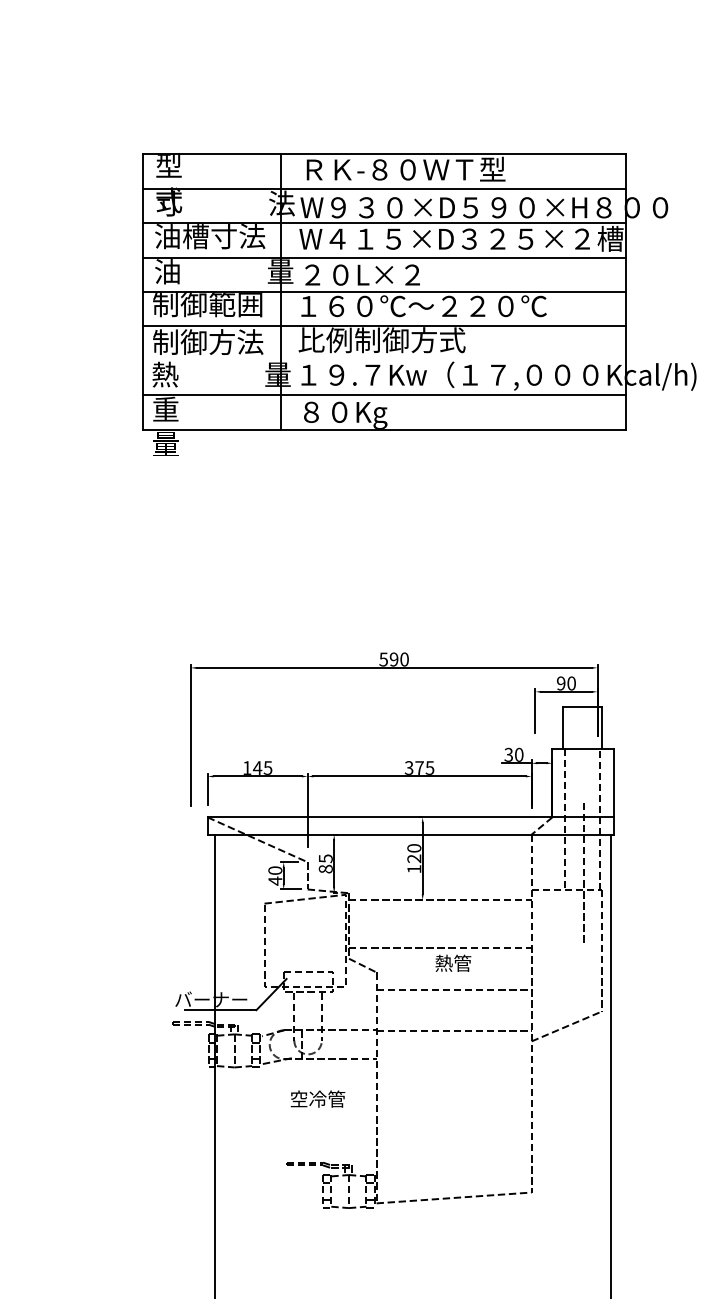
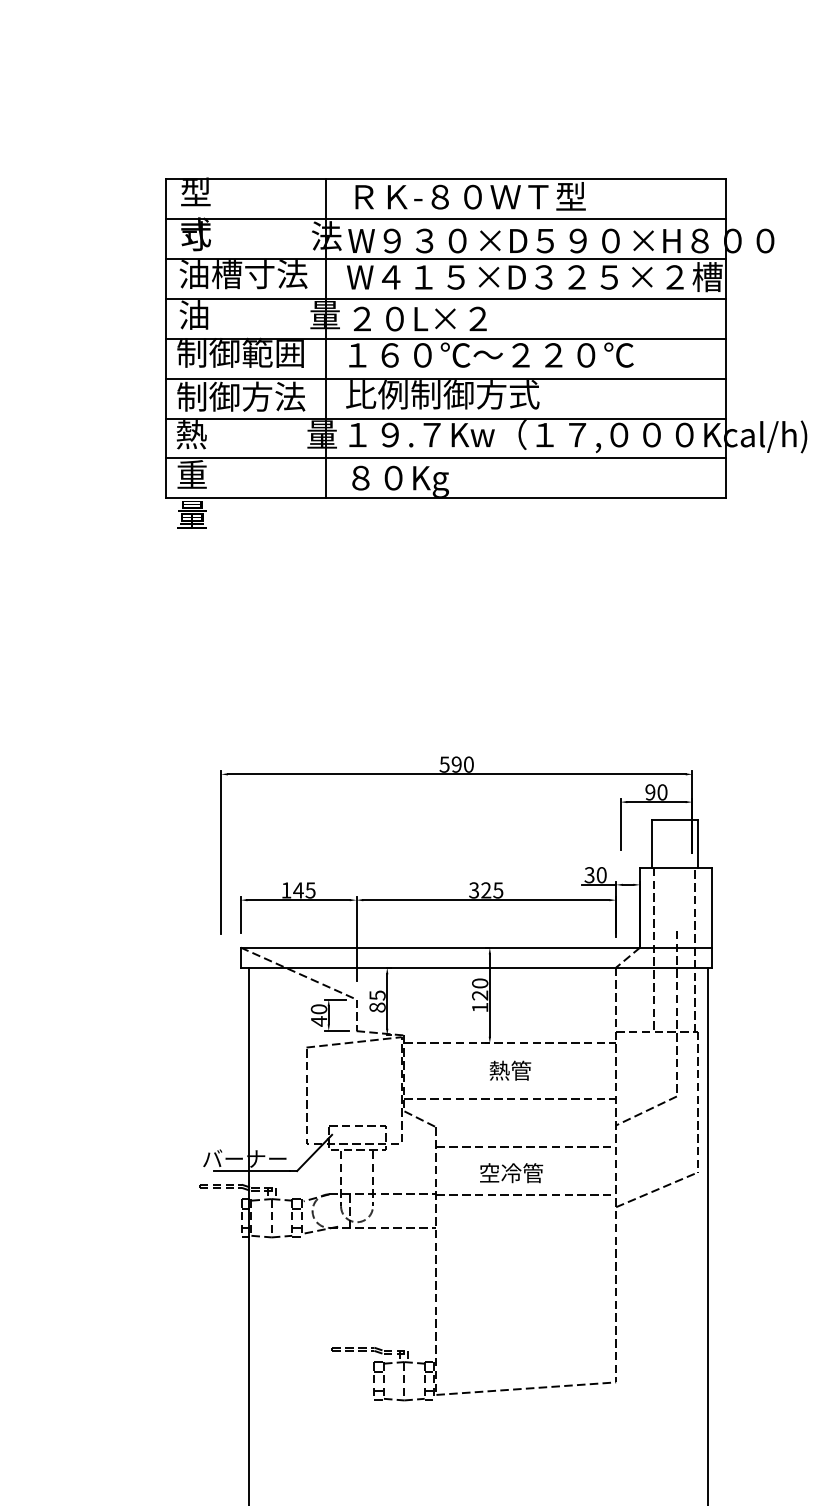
line: (384, 360) -> (445, 418), added
text: (419, 768) -> (486, 890), 375 -> 325
line: (557, 957) -> (646, 1110), added
text: (453, 963) -> (510, 1070), moved
text: (317, 1099) -> (511, 1173), moved

